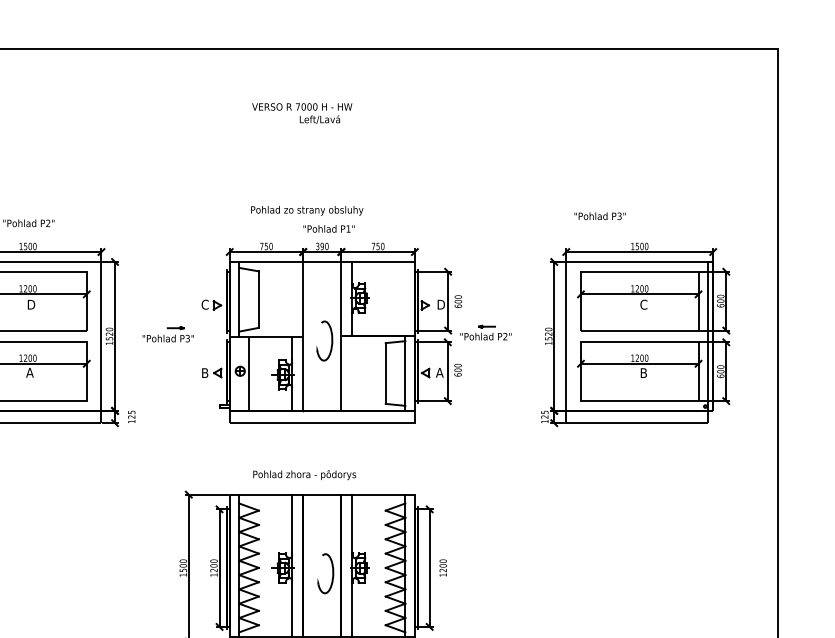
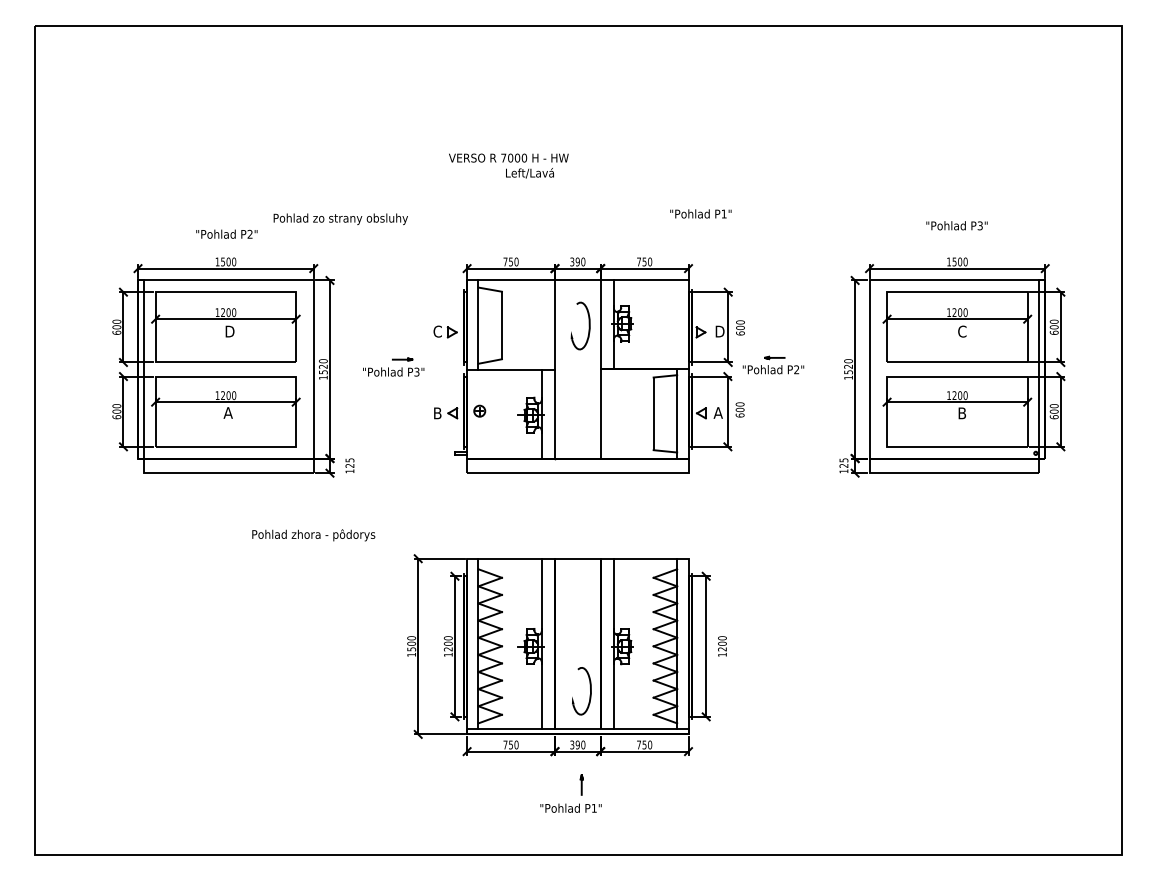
text: (301, 113) -> (508, 165), moved
text: (306, 210) -> (340, 219), moved
text: (599, 216) -> (956, 225), moved
text: (328, 228) -> (700, 213), moved
part: (331, 340) -> (588, 325), moved
line: (249, 374) -> (490, 414), removed
text: (304, 475) -> (313, 535), moved
part: (332, 577) -> (589, 695), moved

